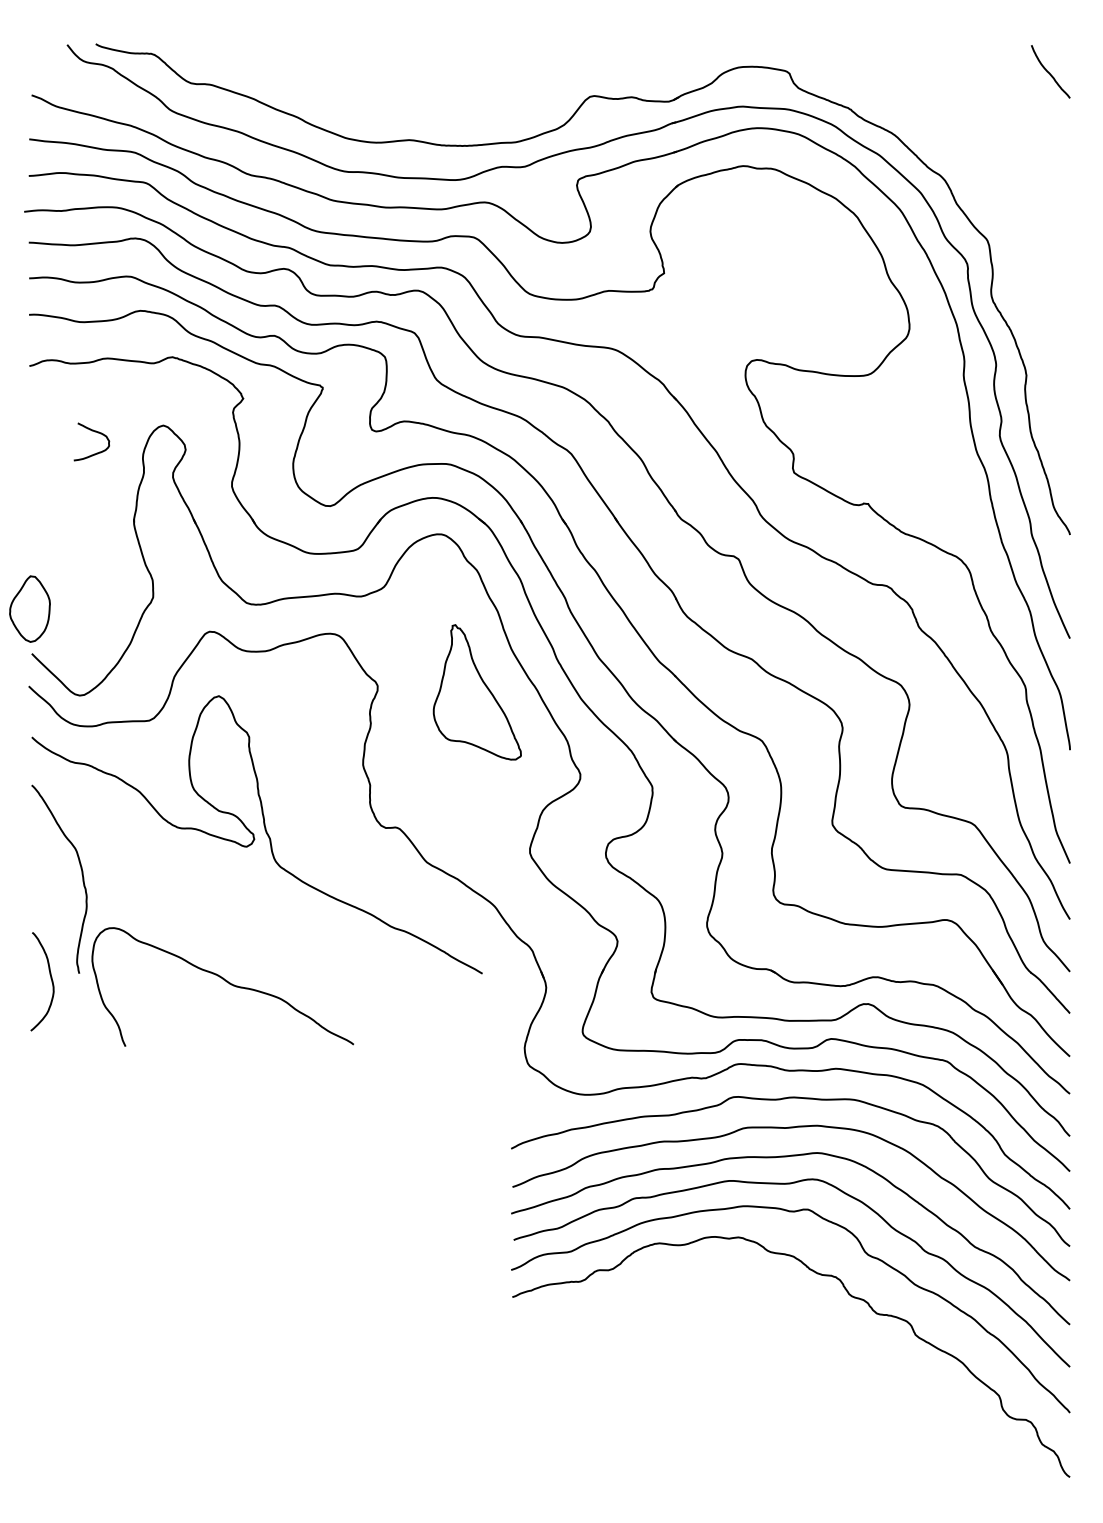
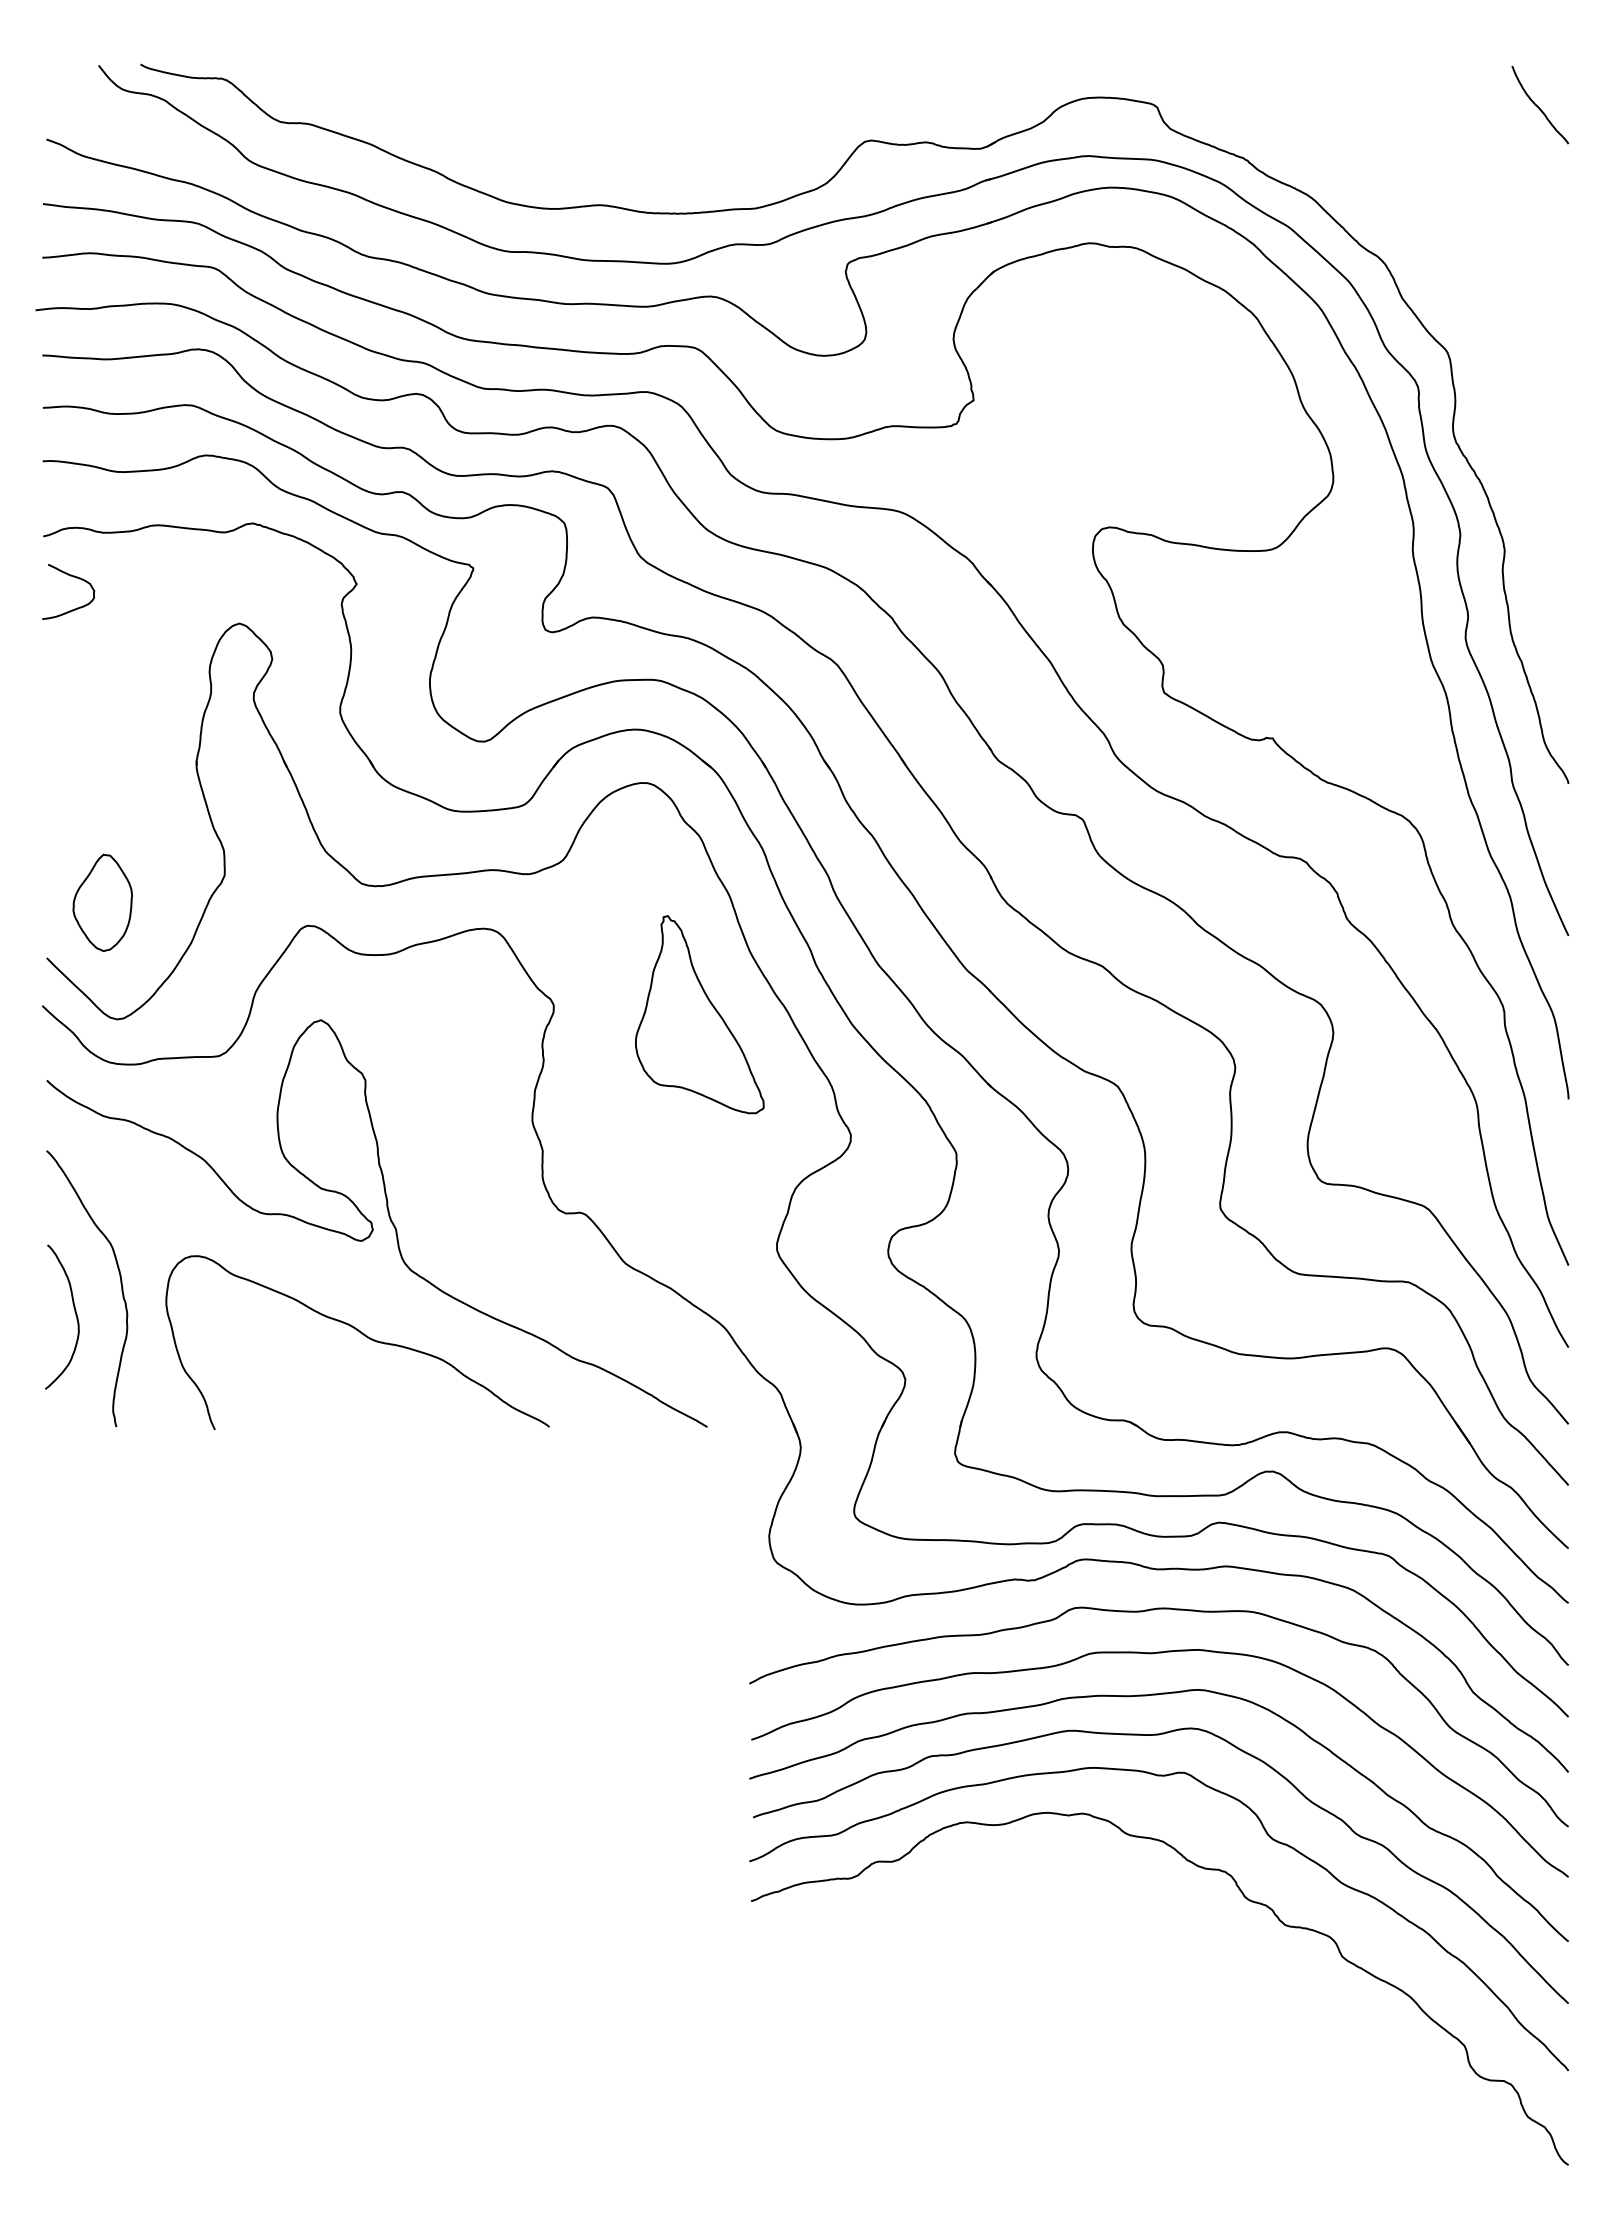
curve: (94, 432) -> (72, 578), moved
part: (29, 608) -> (101, 901), moved
curve: (50, 978) -> (74, 1312), moved
curve: (226, 982) -> (362, 1335), moved

